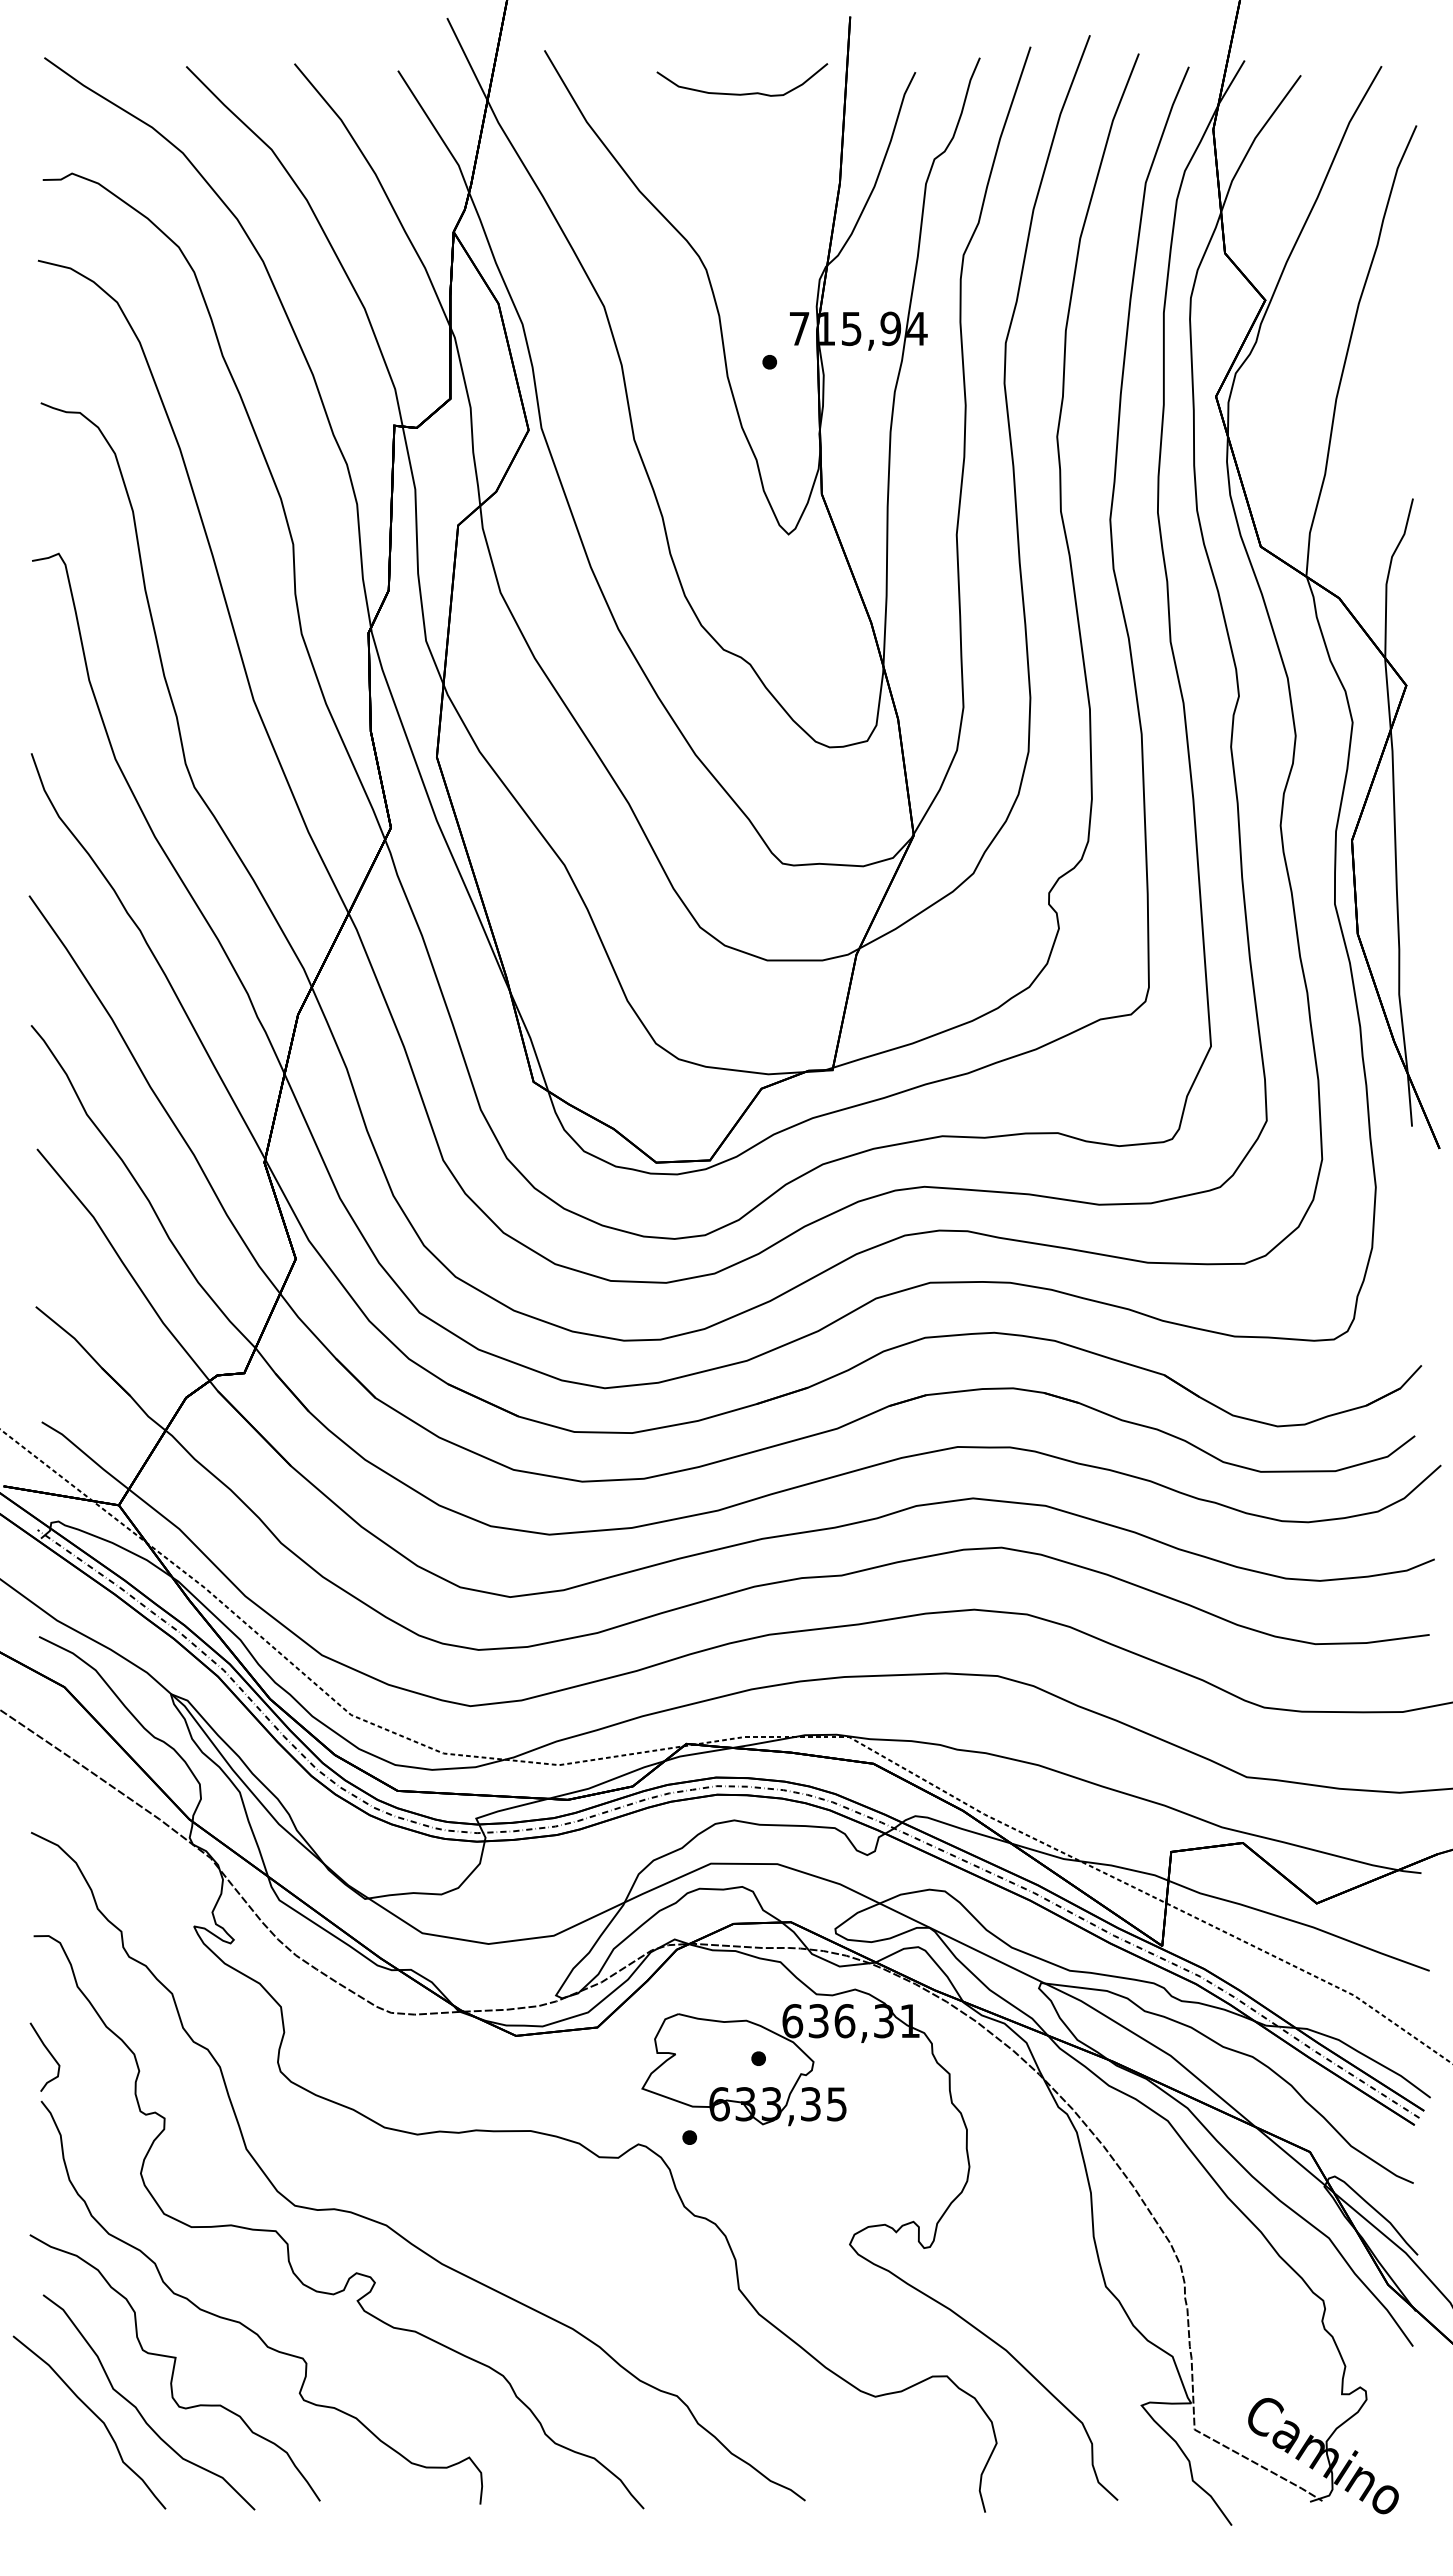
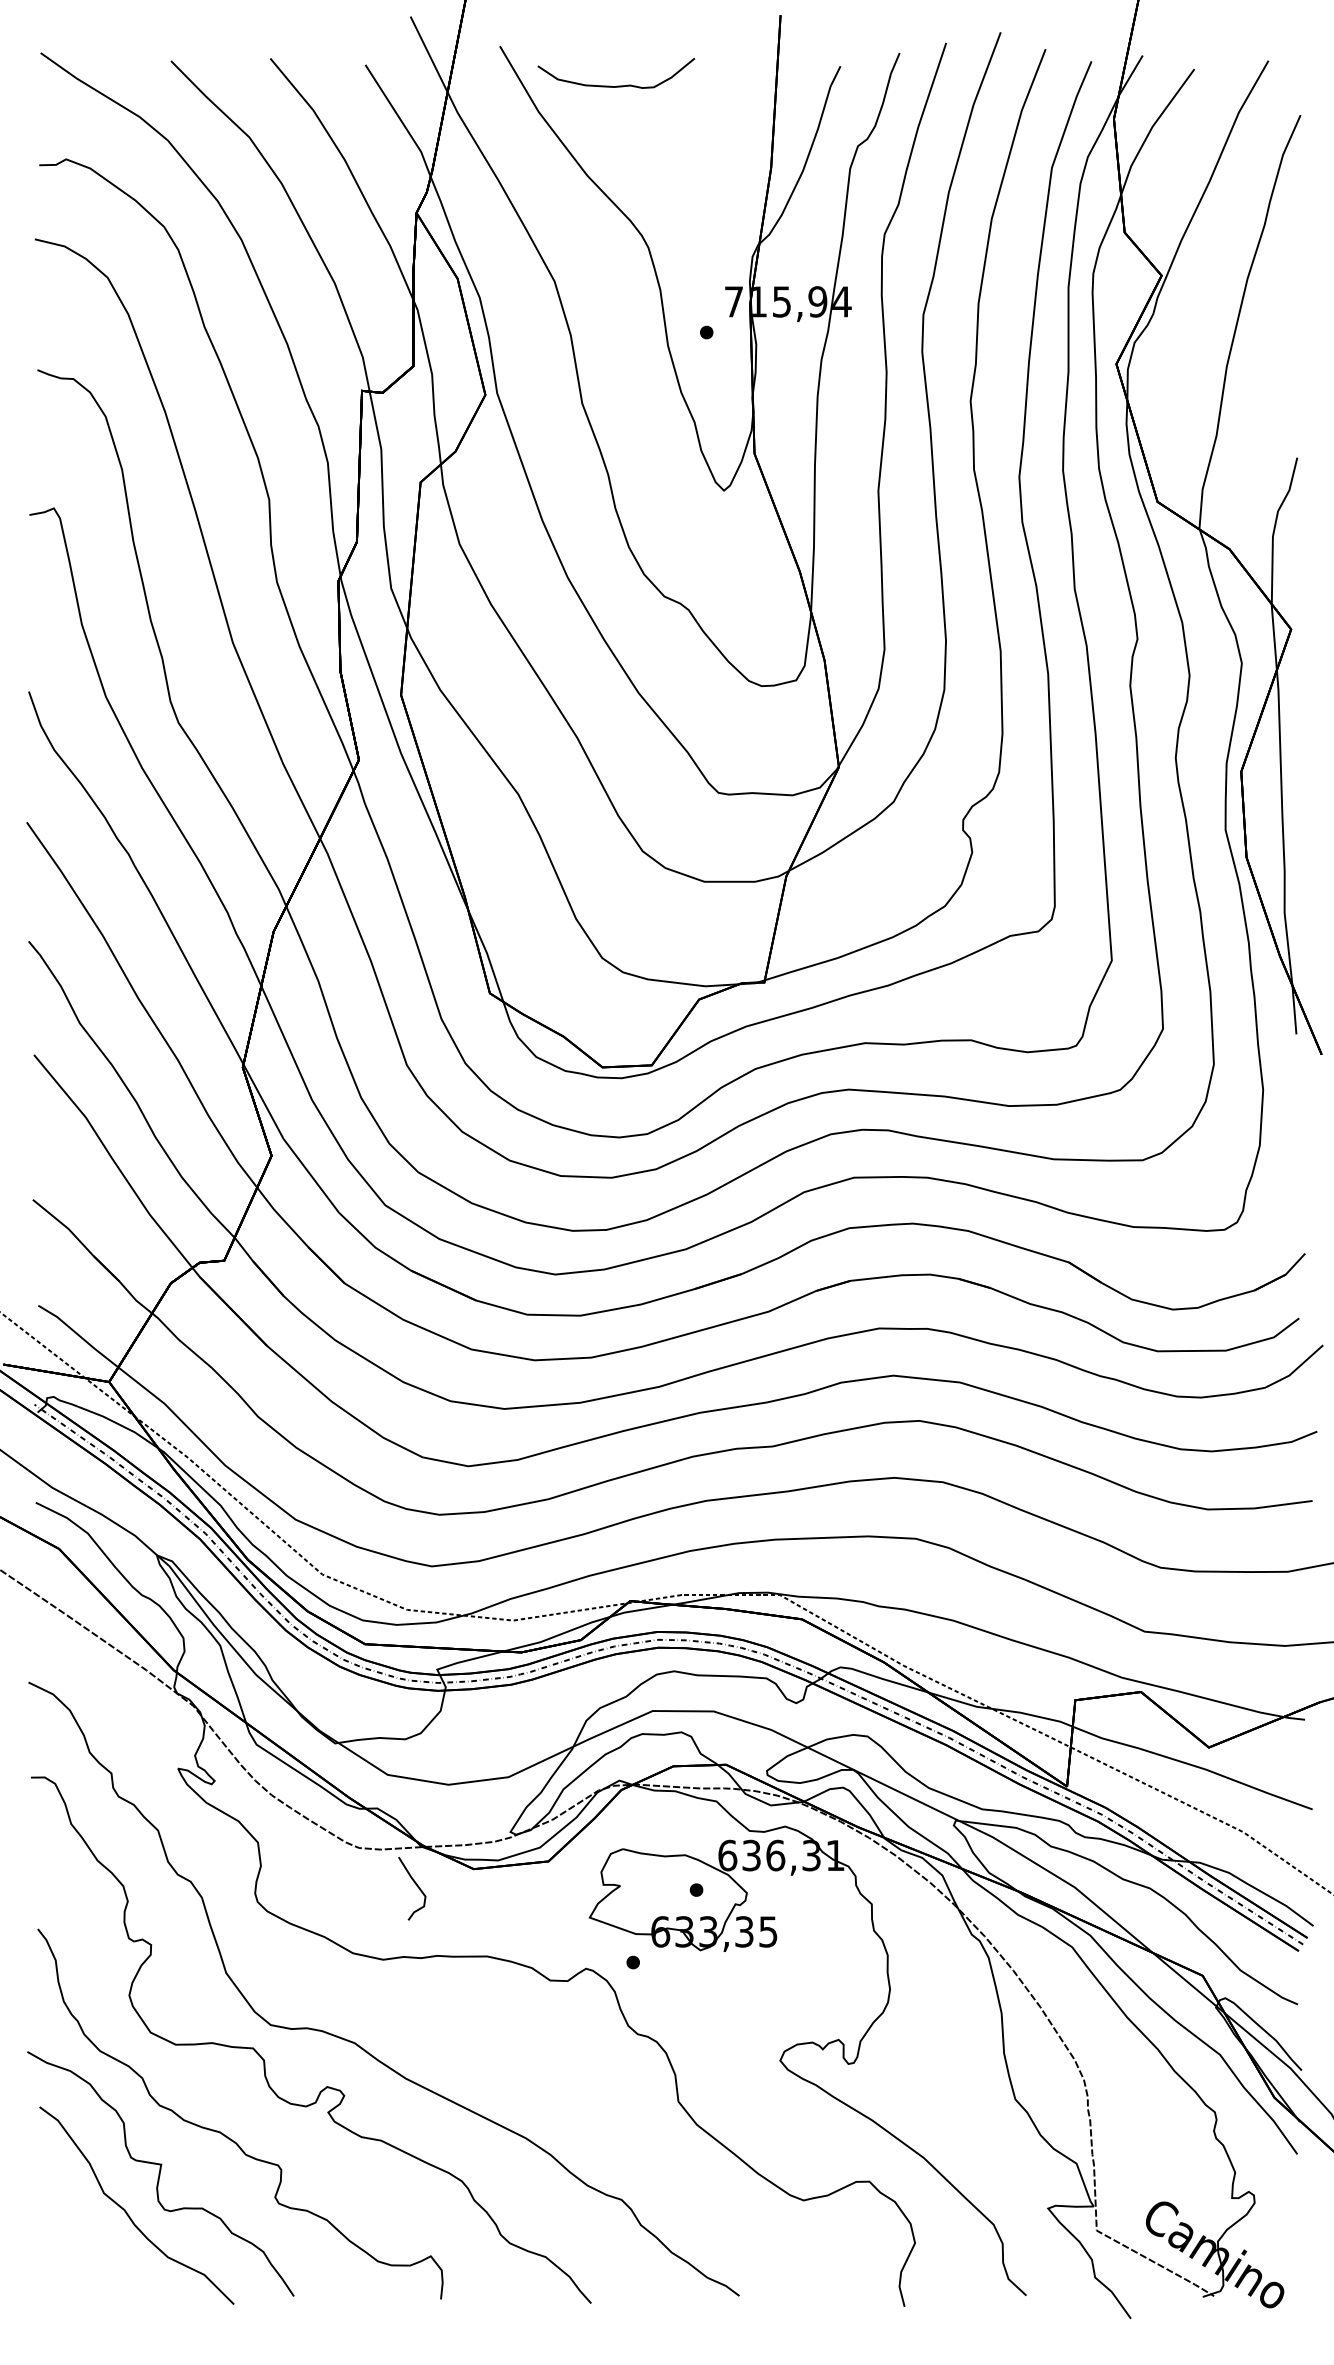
curve: (742, 93) -> (616, 85), moved
curve: (48, 2052) -> (415, 1884), moved
curve: (95, 2416) -> (87, 2218), removed

